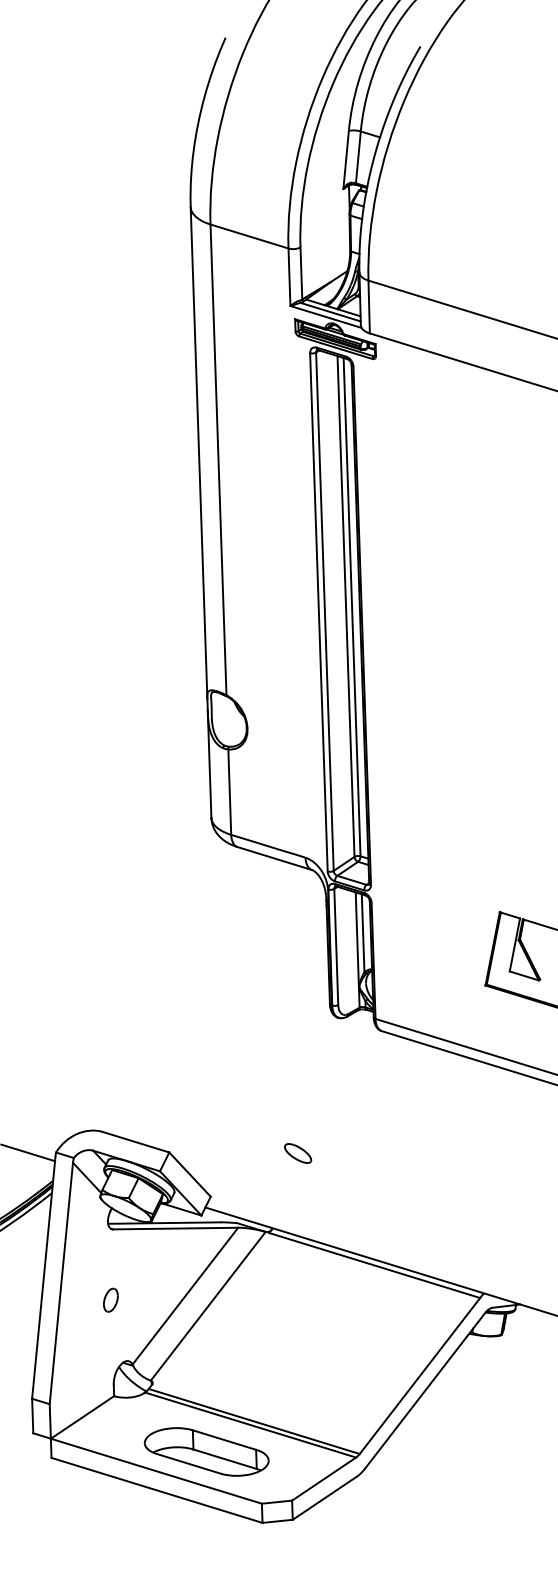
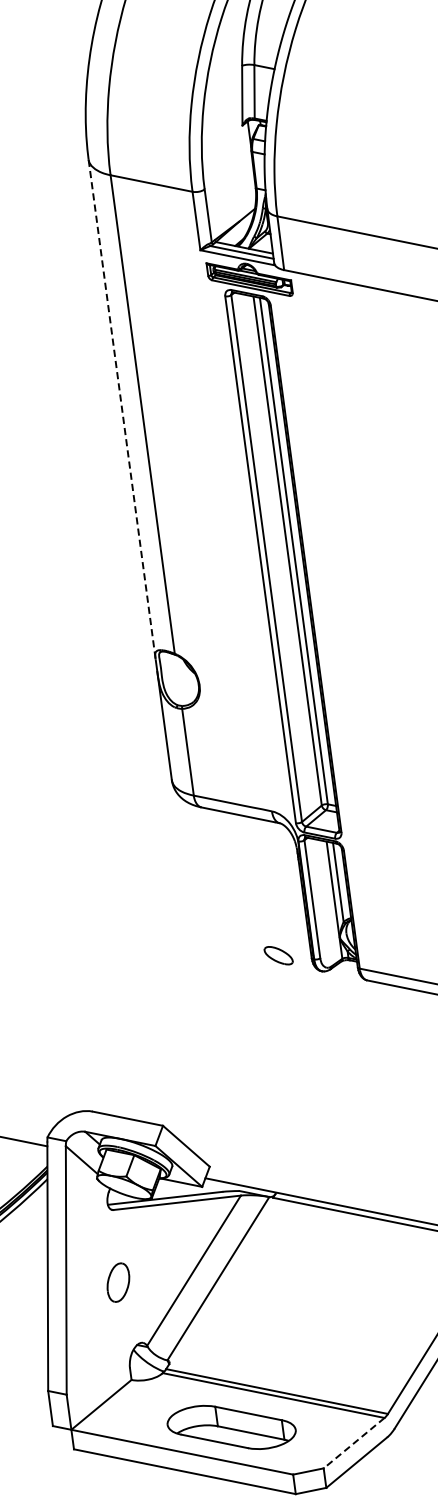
line: (199, 453) -> (122, 409), solid -> dashed
part: (298, 1153) -> (279, 955), moved
part: (110, 1299) -> (118, 1281), size x1.6
line: (324, 1479) -> (354, 1443), solid -> dashed

